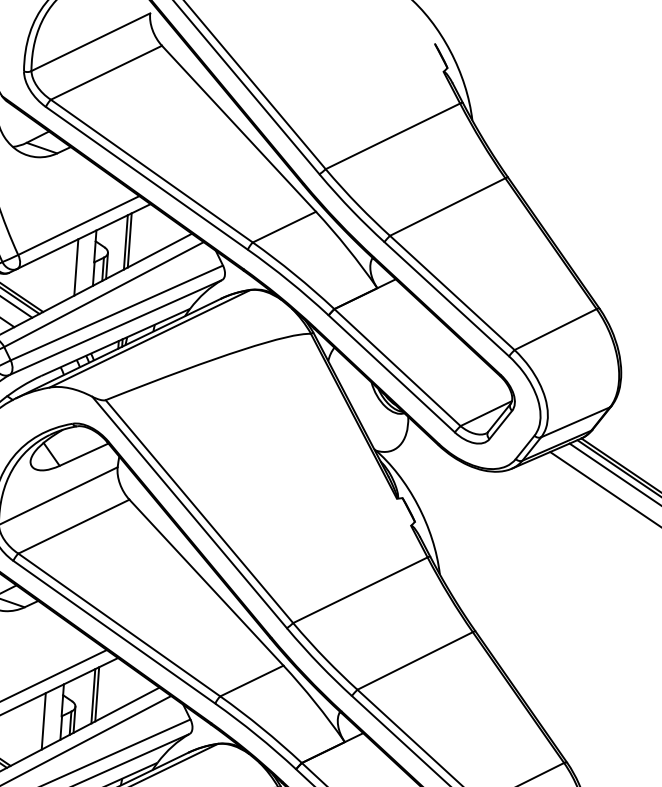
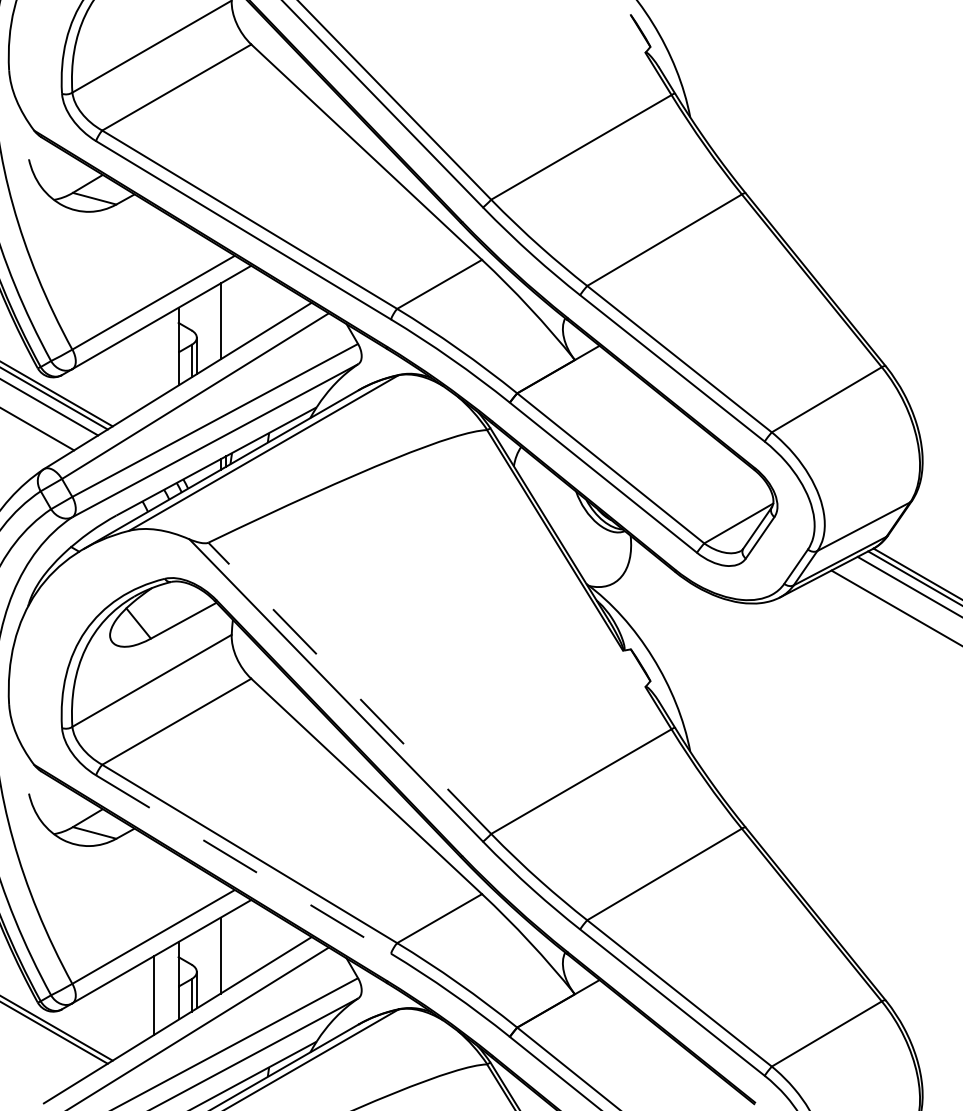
line: (129, 240) -> (225, 318), removed
line: (76, 266) -> (154, 360), removed
line: (199, 511) -> (349, 688), solid -> dashed
line: (115, 632) -> (244, 864), solid -> dashed
line: (96, 694) -> (225, 952), removed

